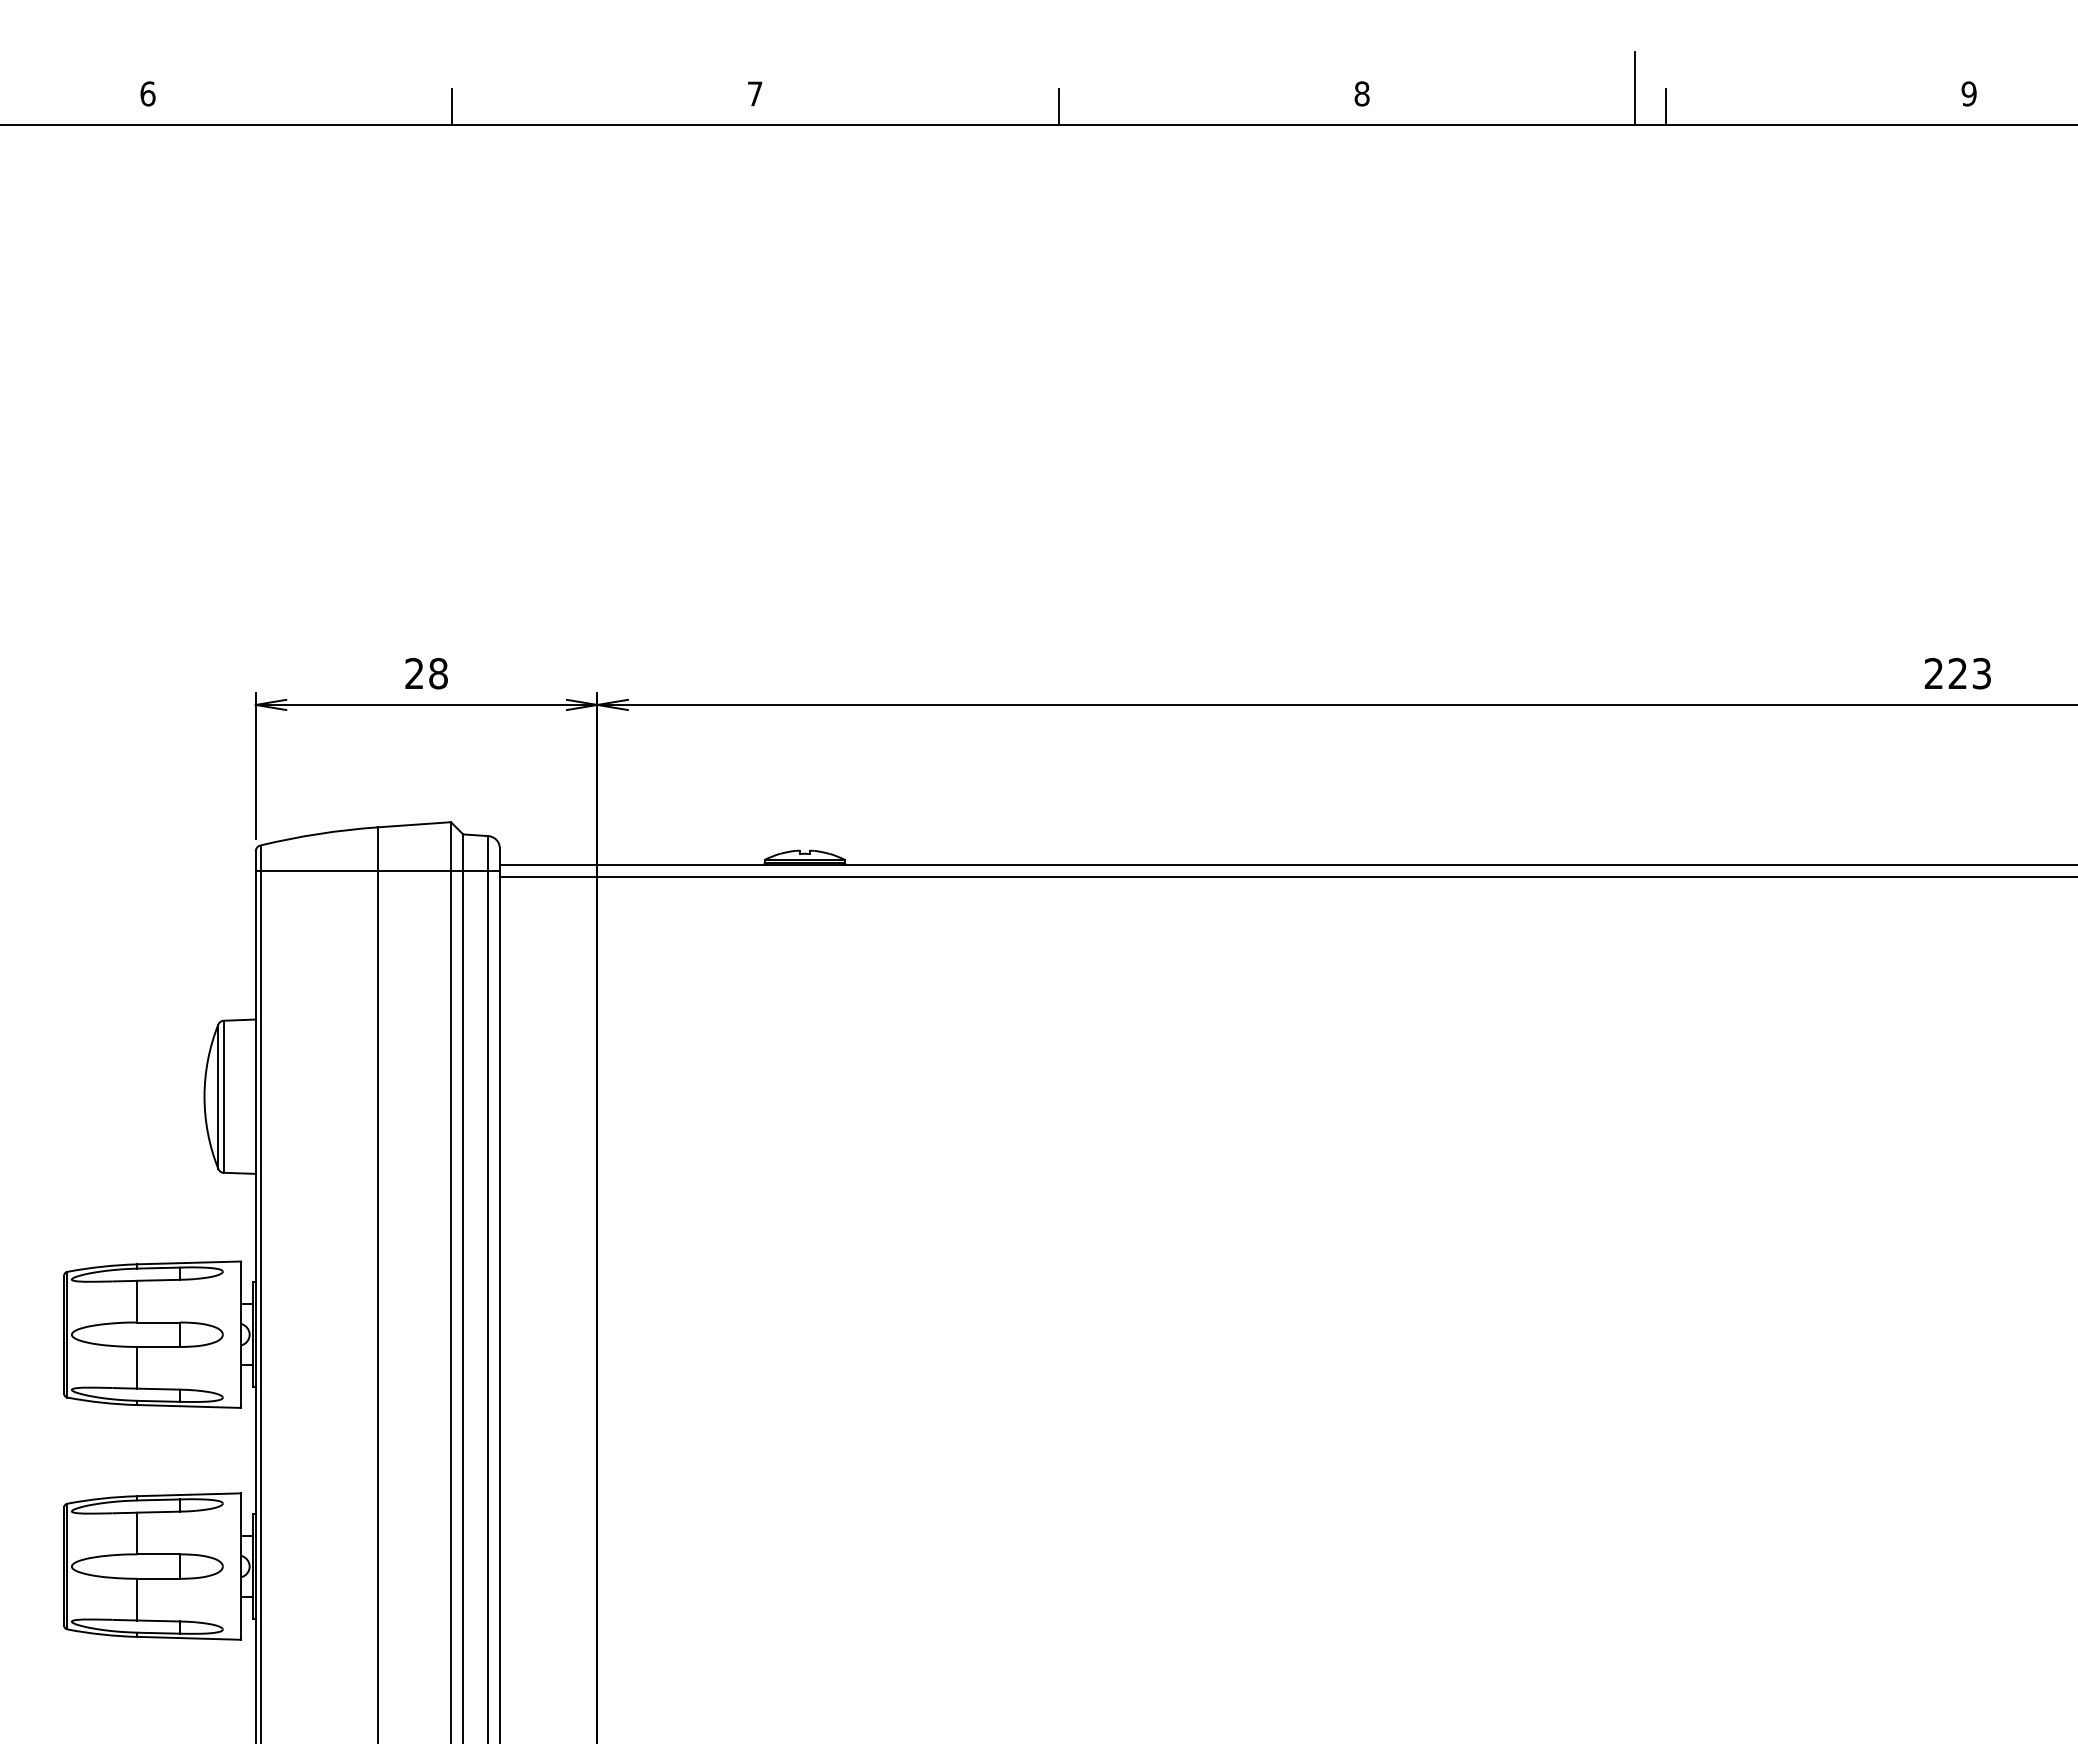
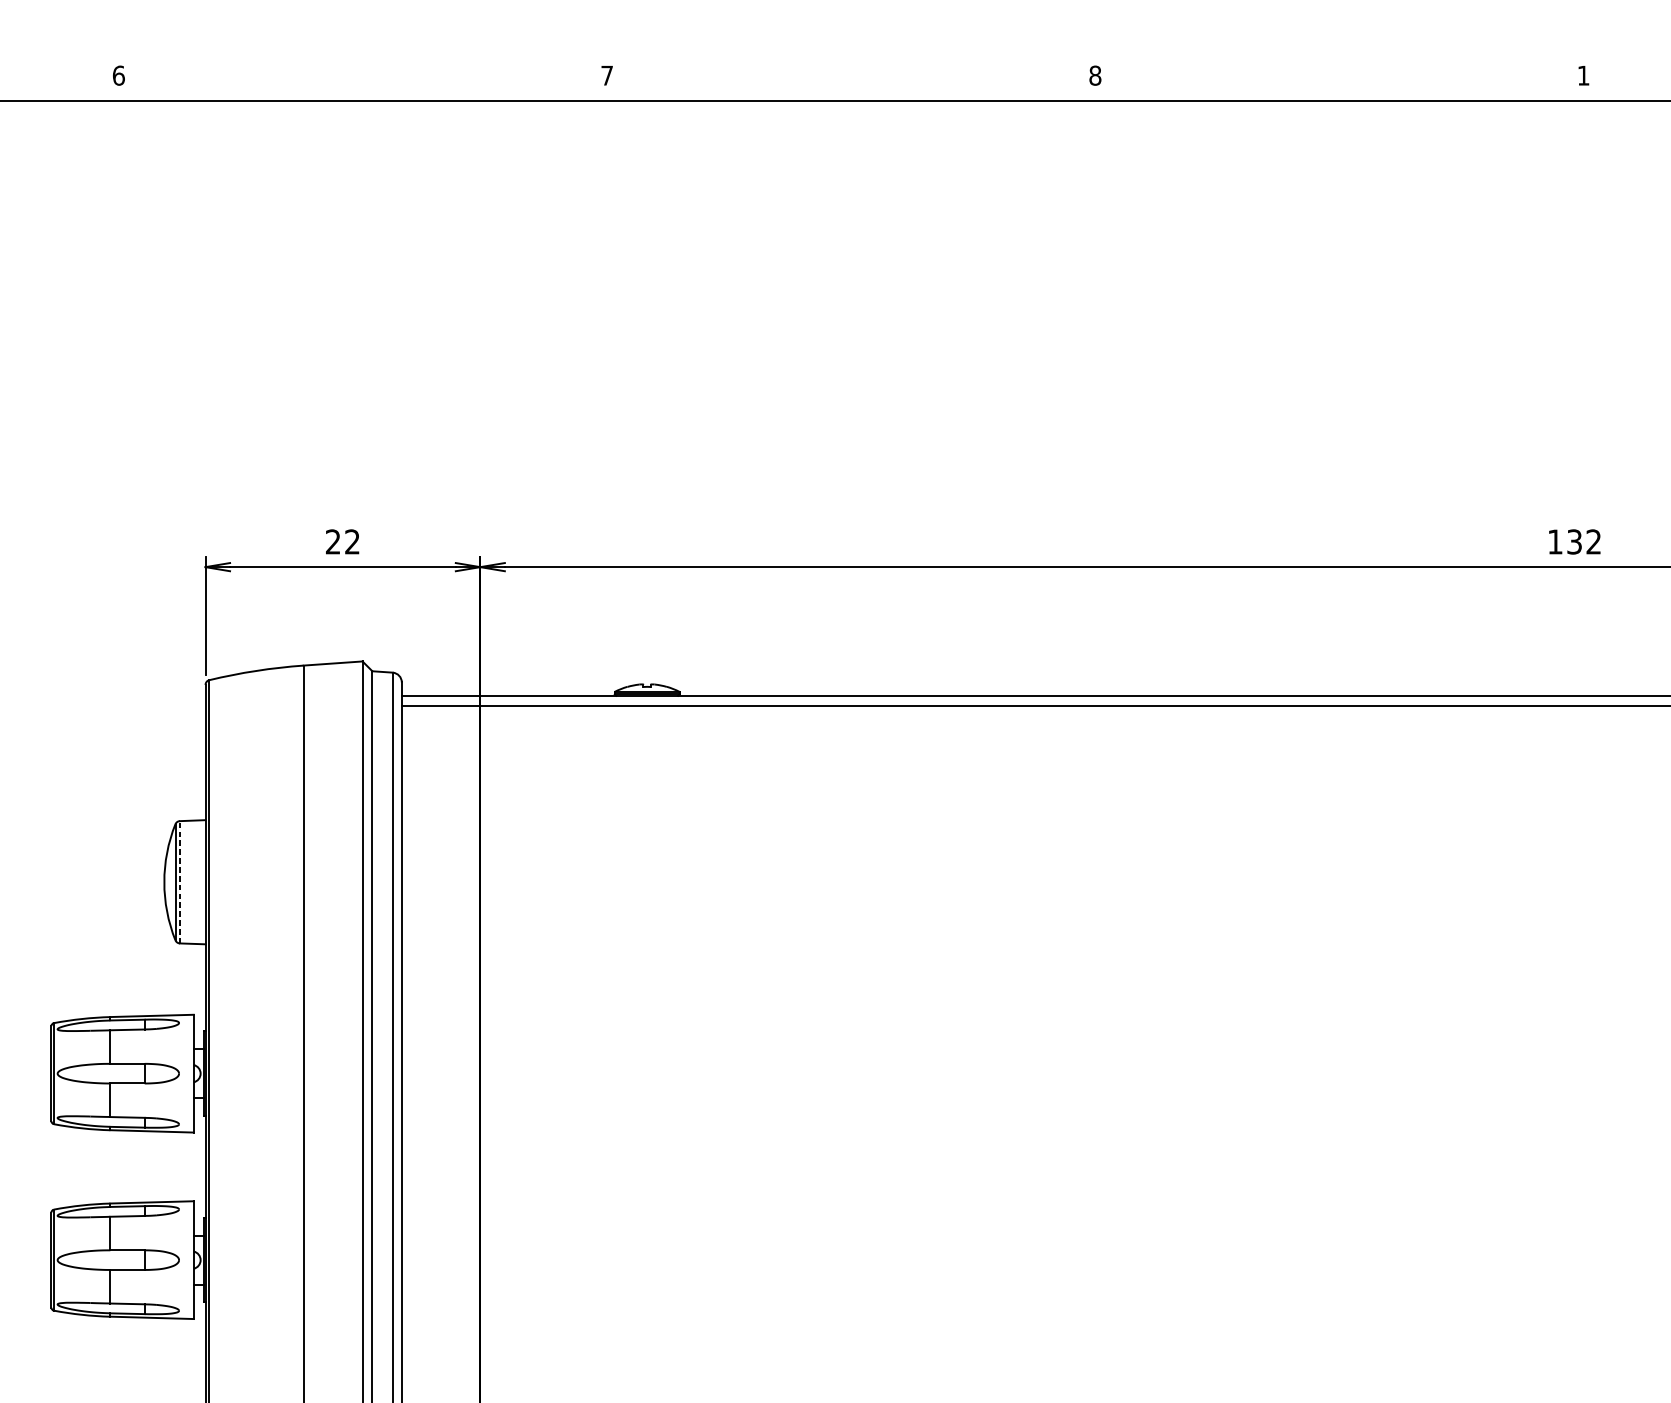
line: (1635, 88) -> (1315, 71), removed
text: (1968, 93) -> (1583, 75), 9 -> 1
line: (451, 106) -> (362, 85), removed
line: (1058, 106) -> (851, 85), removed
line: (1665, 106) -> (1339, 85), removed
text: (438, 673) -> (352, 541), 28 -> 22
text: (1957, 673) -> (1574, 541), 223 -> 132
line: (377, 871) -> (303, 701), removed
line: (223, 1096) -> (179, 882), solid -> dashed

